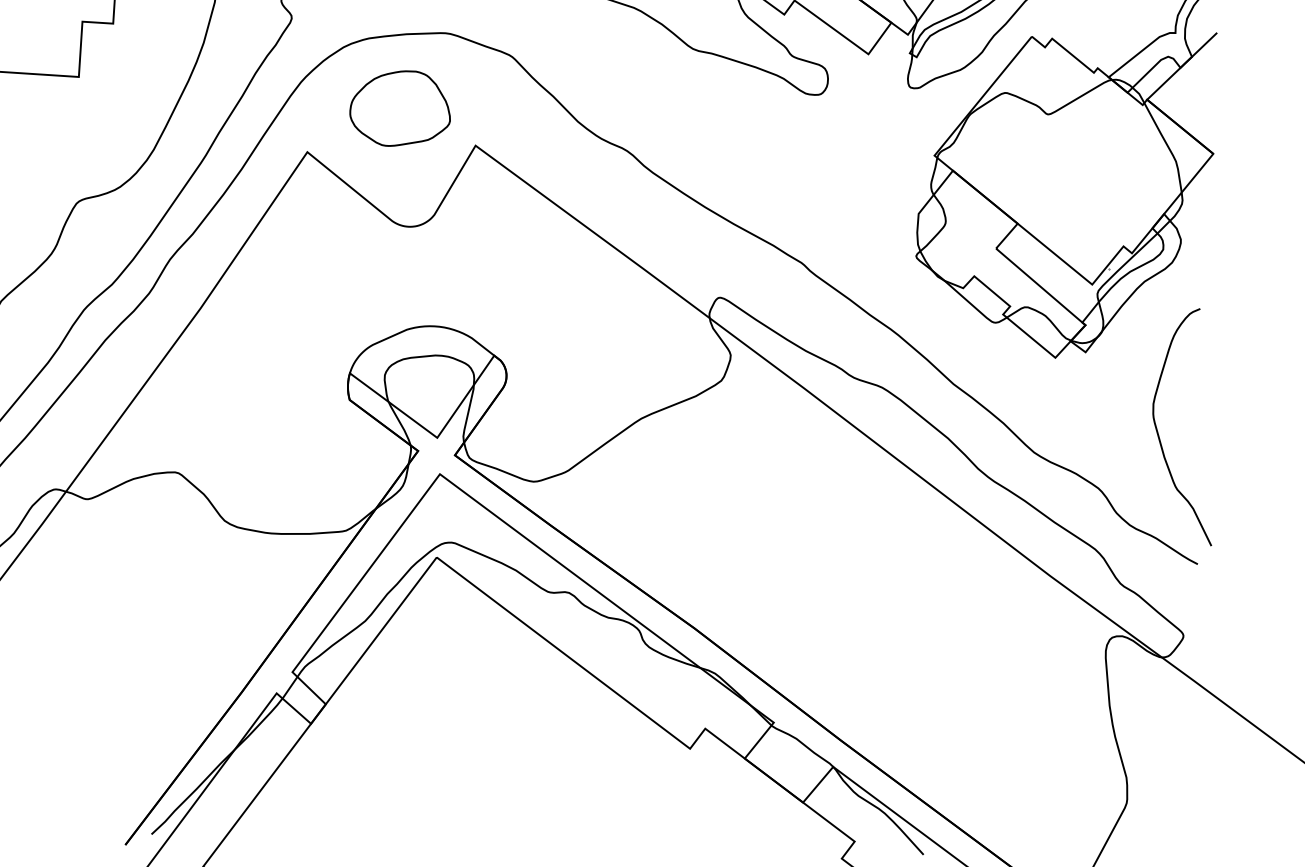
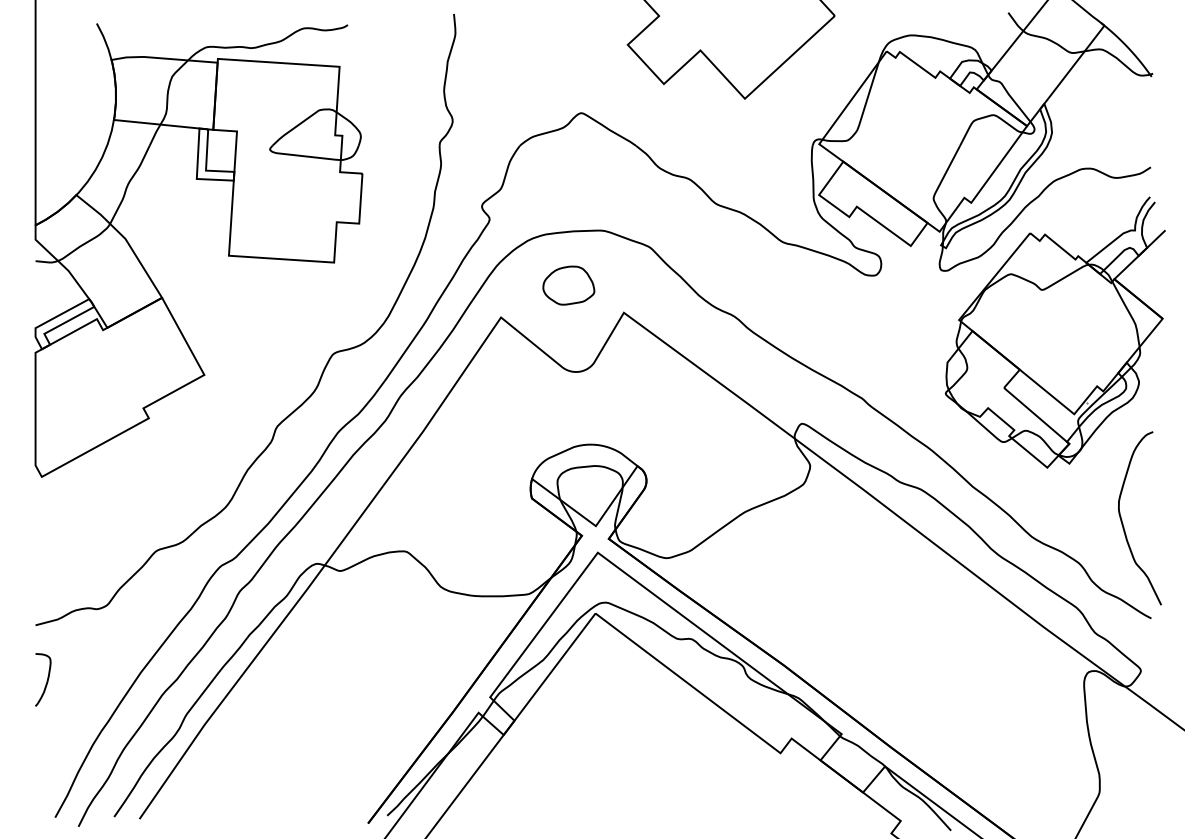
part: (399, 108) -> (568, 285), size x0.7

